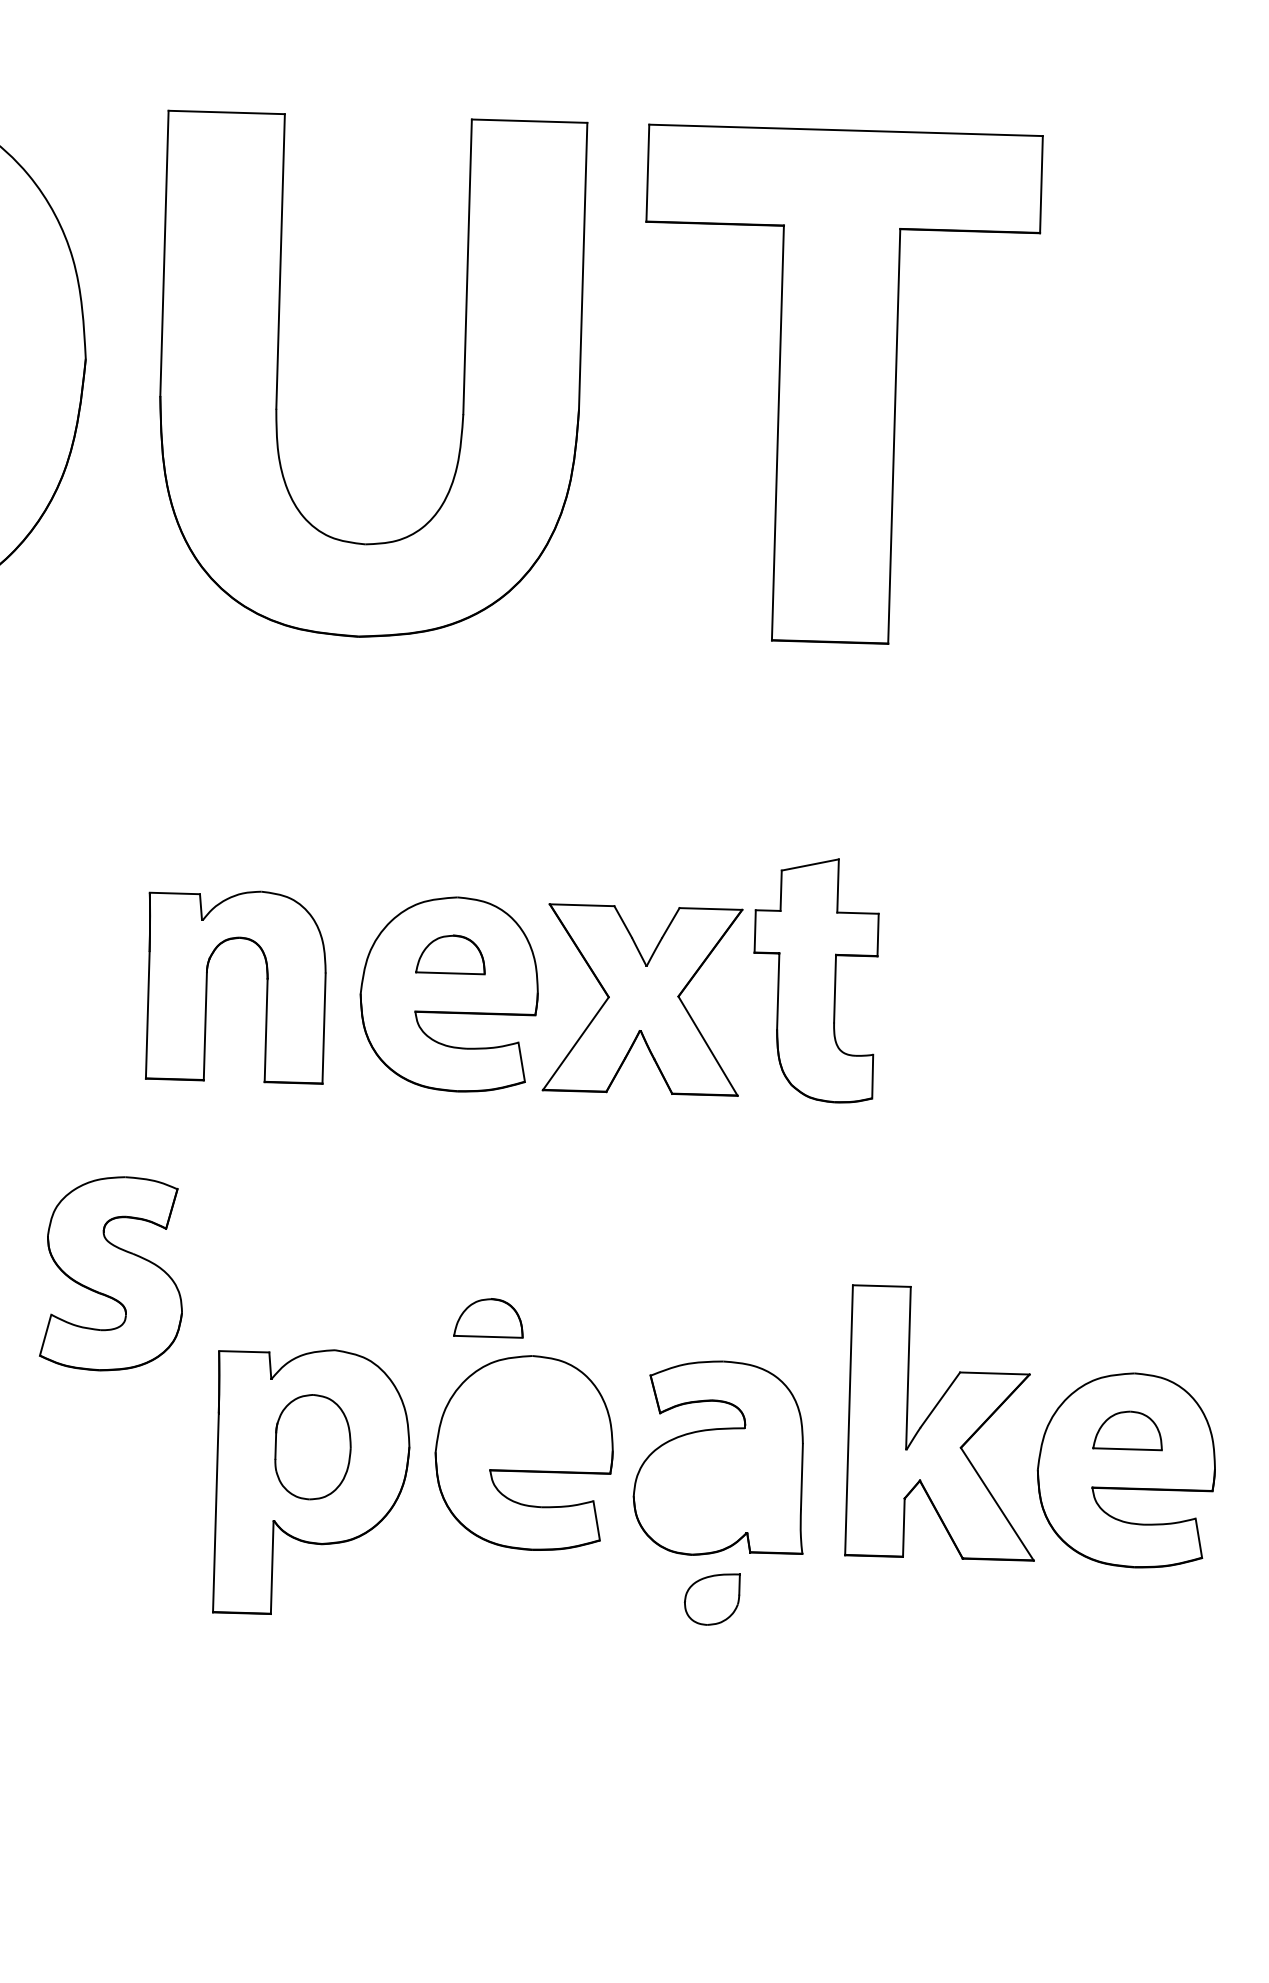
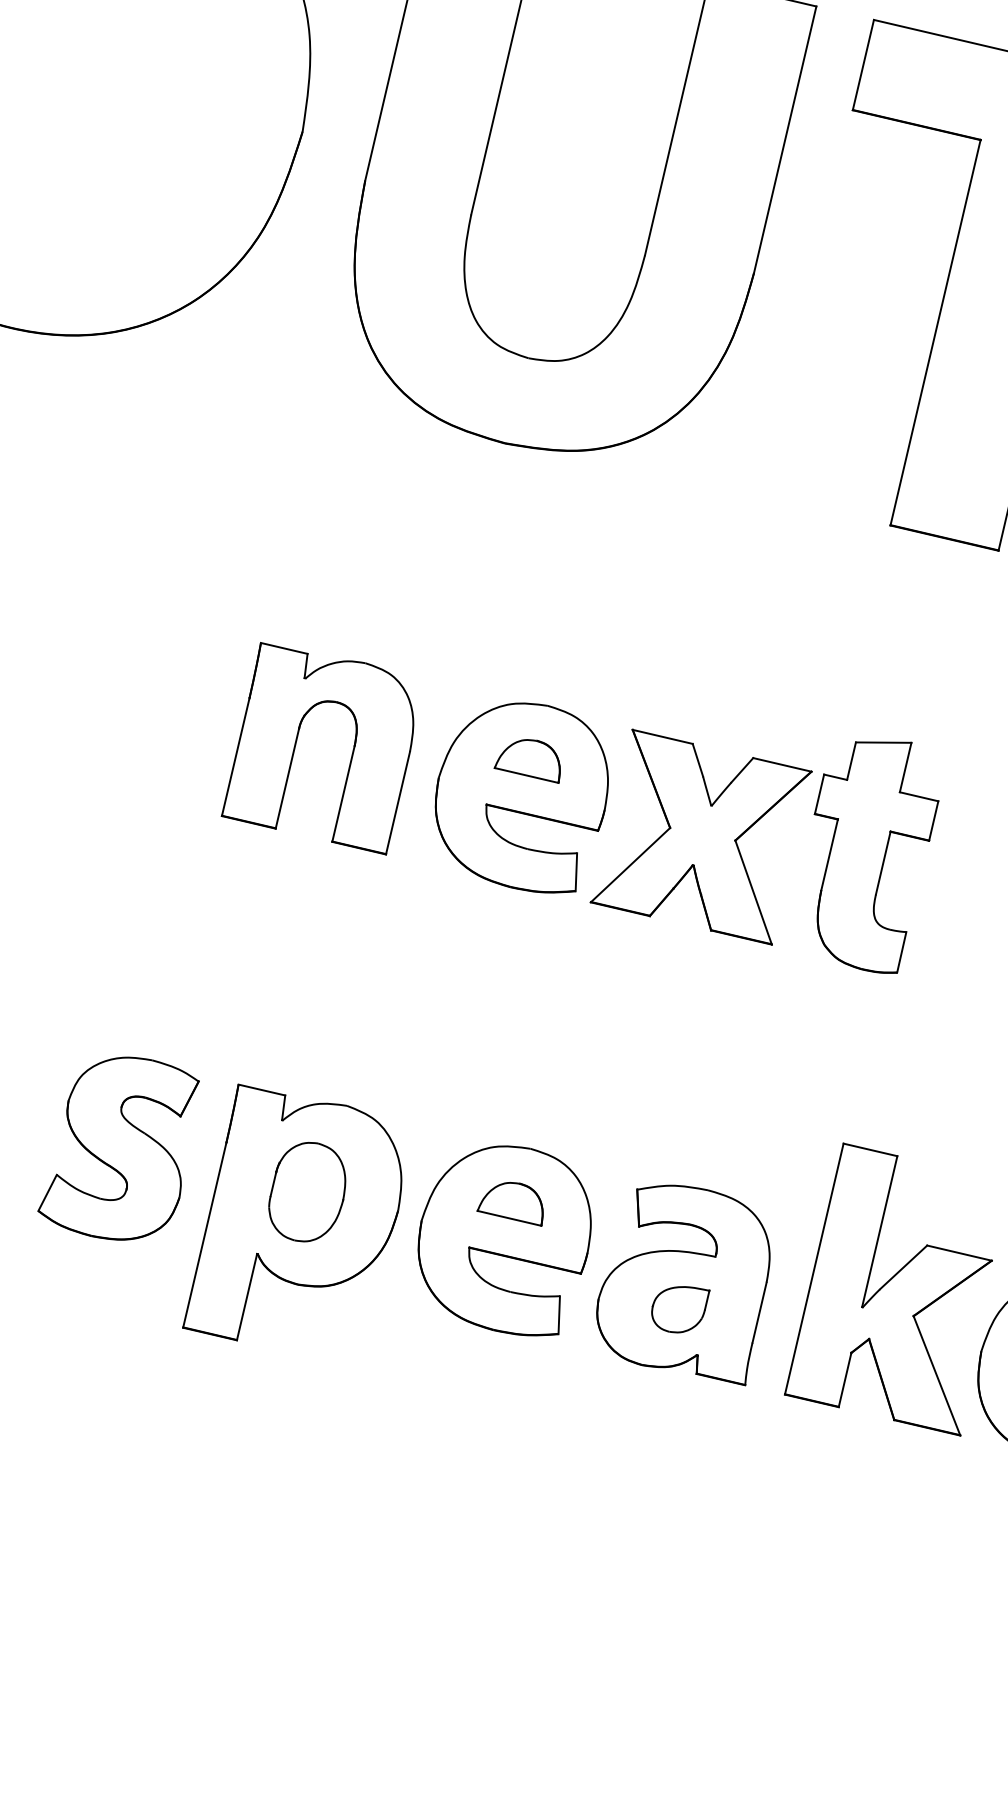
part: (110, 1273) -> (120, 1147), moved
part: (488, 1318) -> (513, 1201), moved
part: (712, 1599) -> (679, 1309), moved

